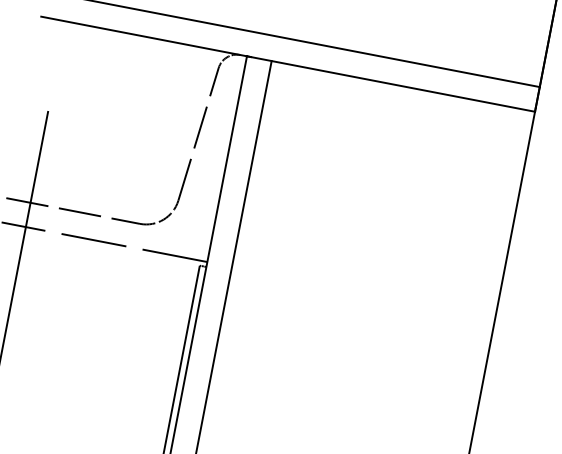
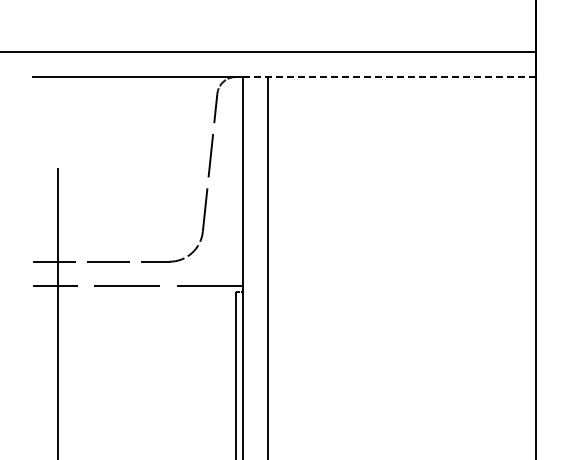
line: (390, 83) -> (389, 76), solid -> dashed

